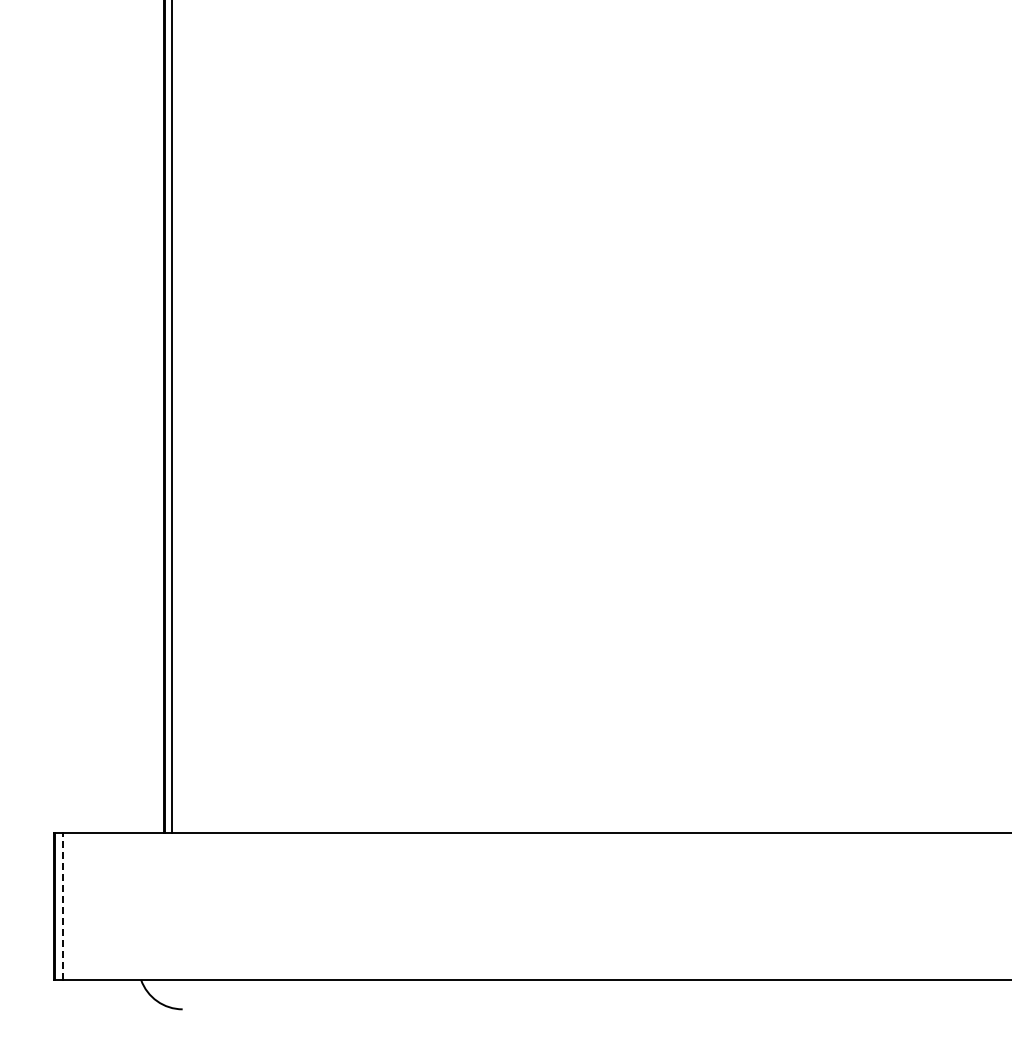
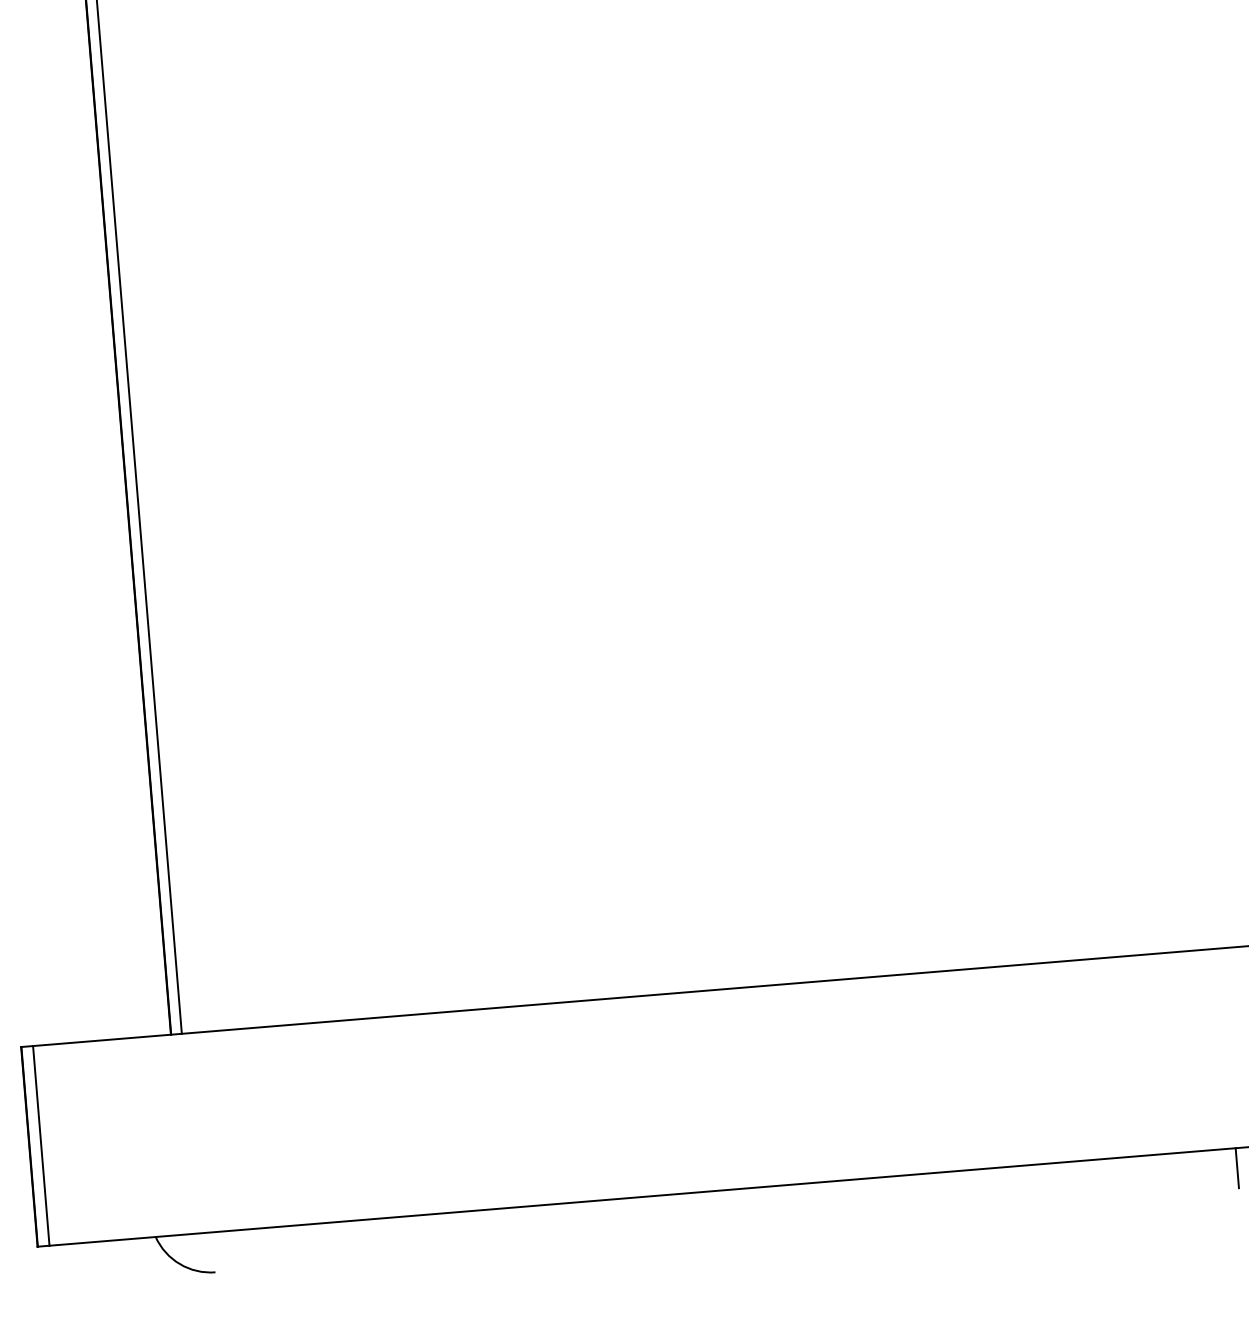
line: (63, 906) -> (41, 1145), dashed -> solid
line: (934, 994) -> (1236, 1168), added

